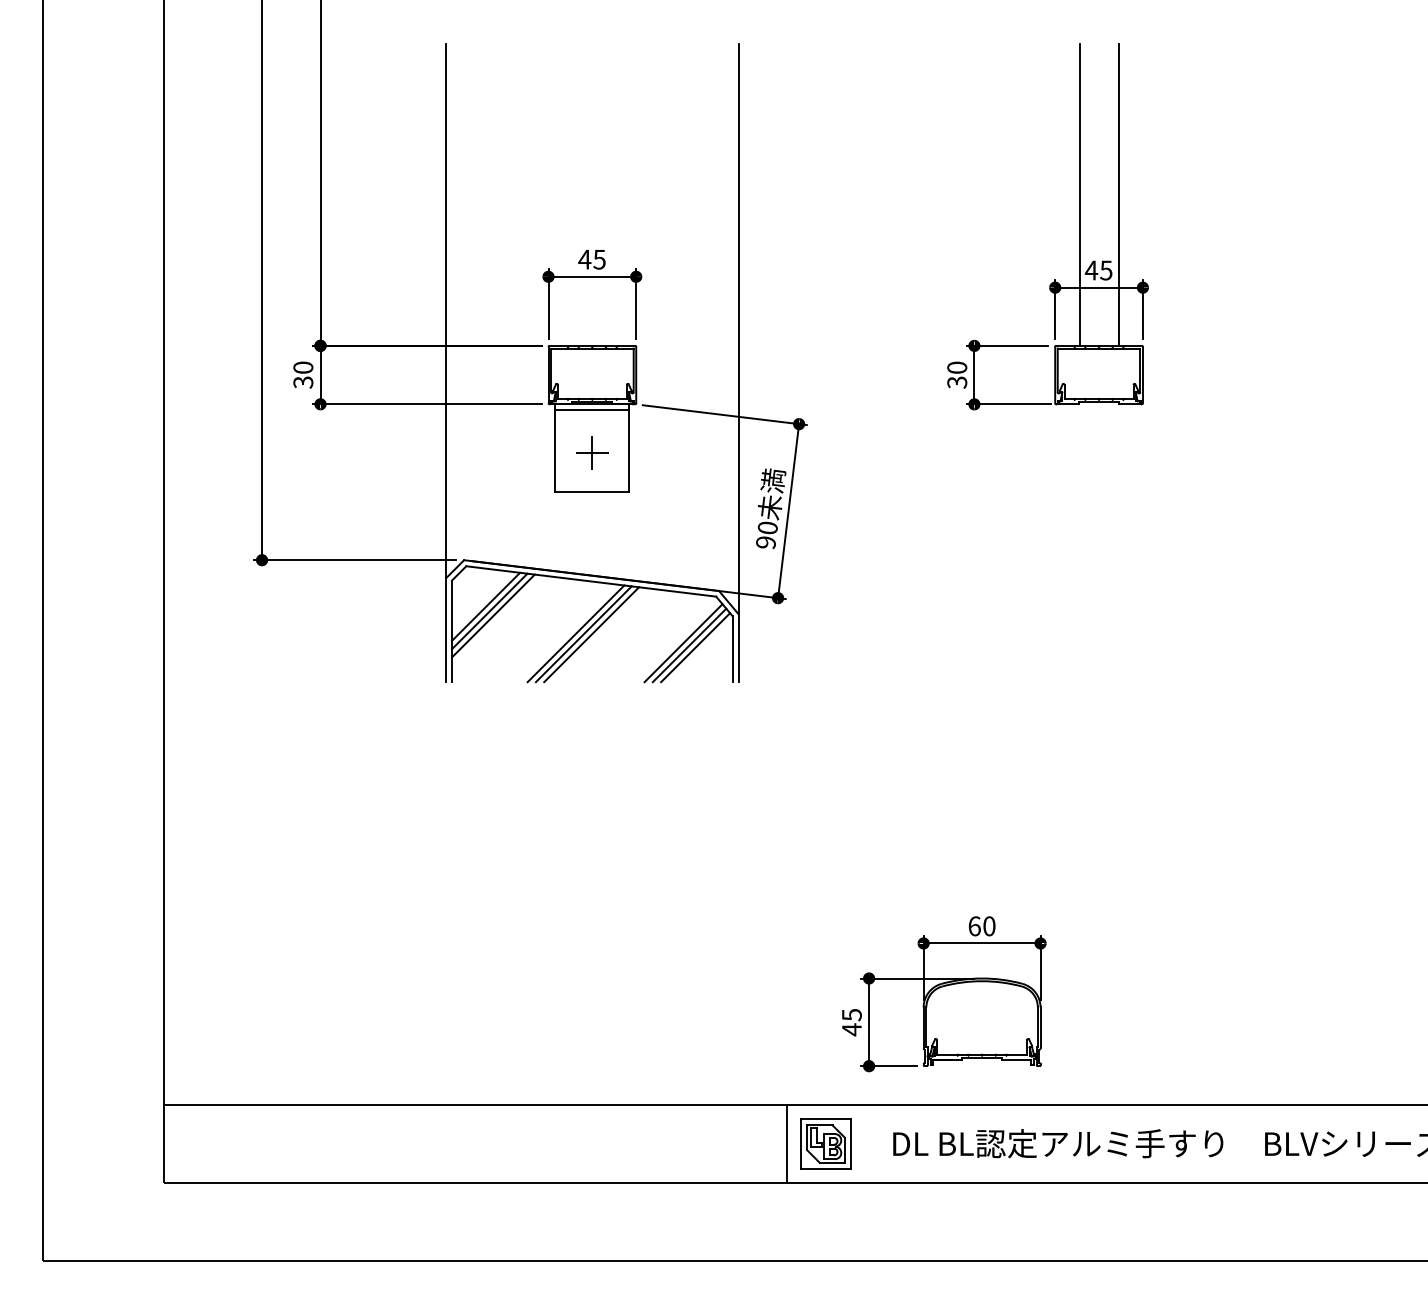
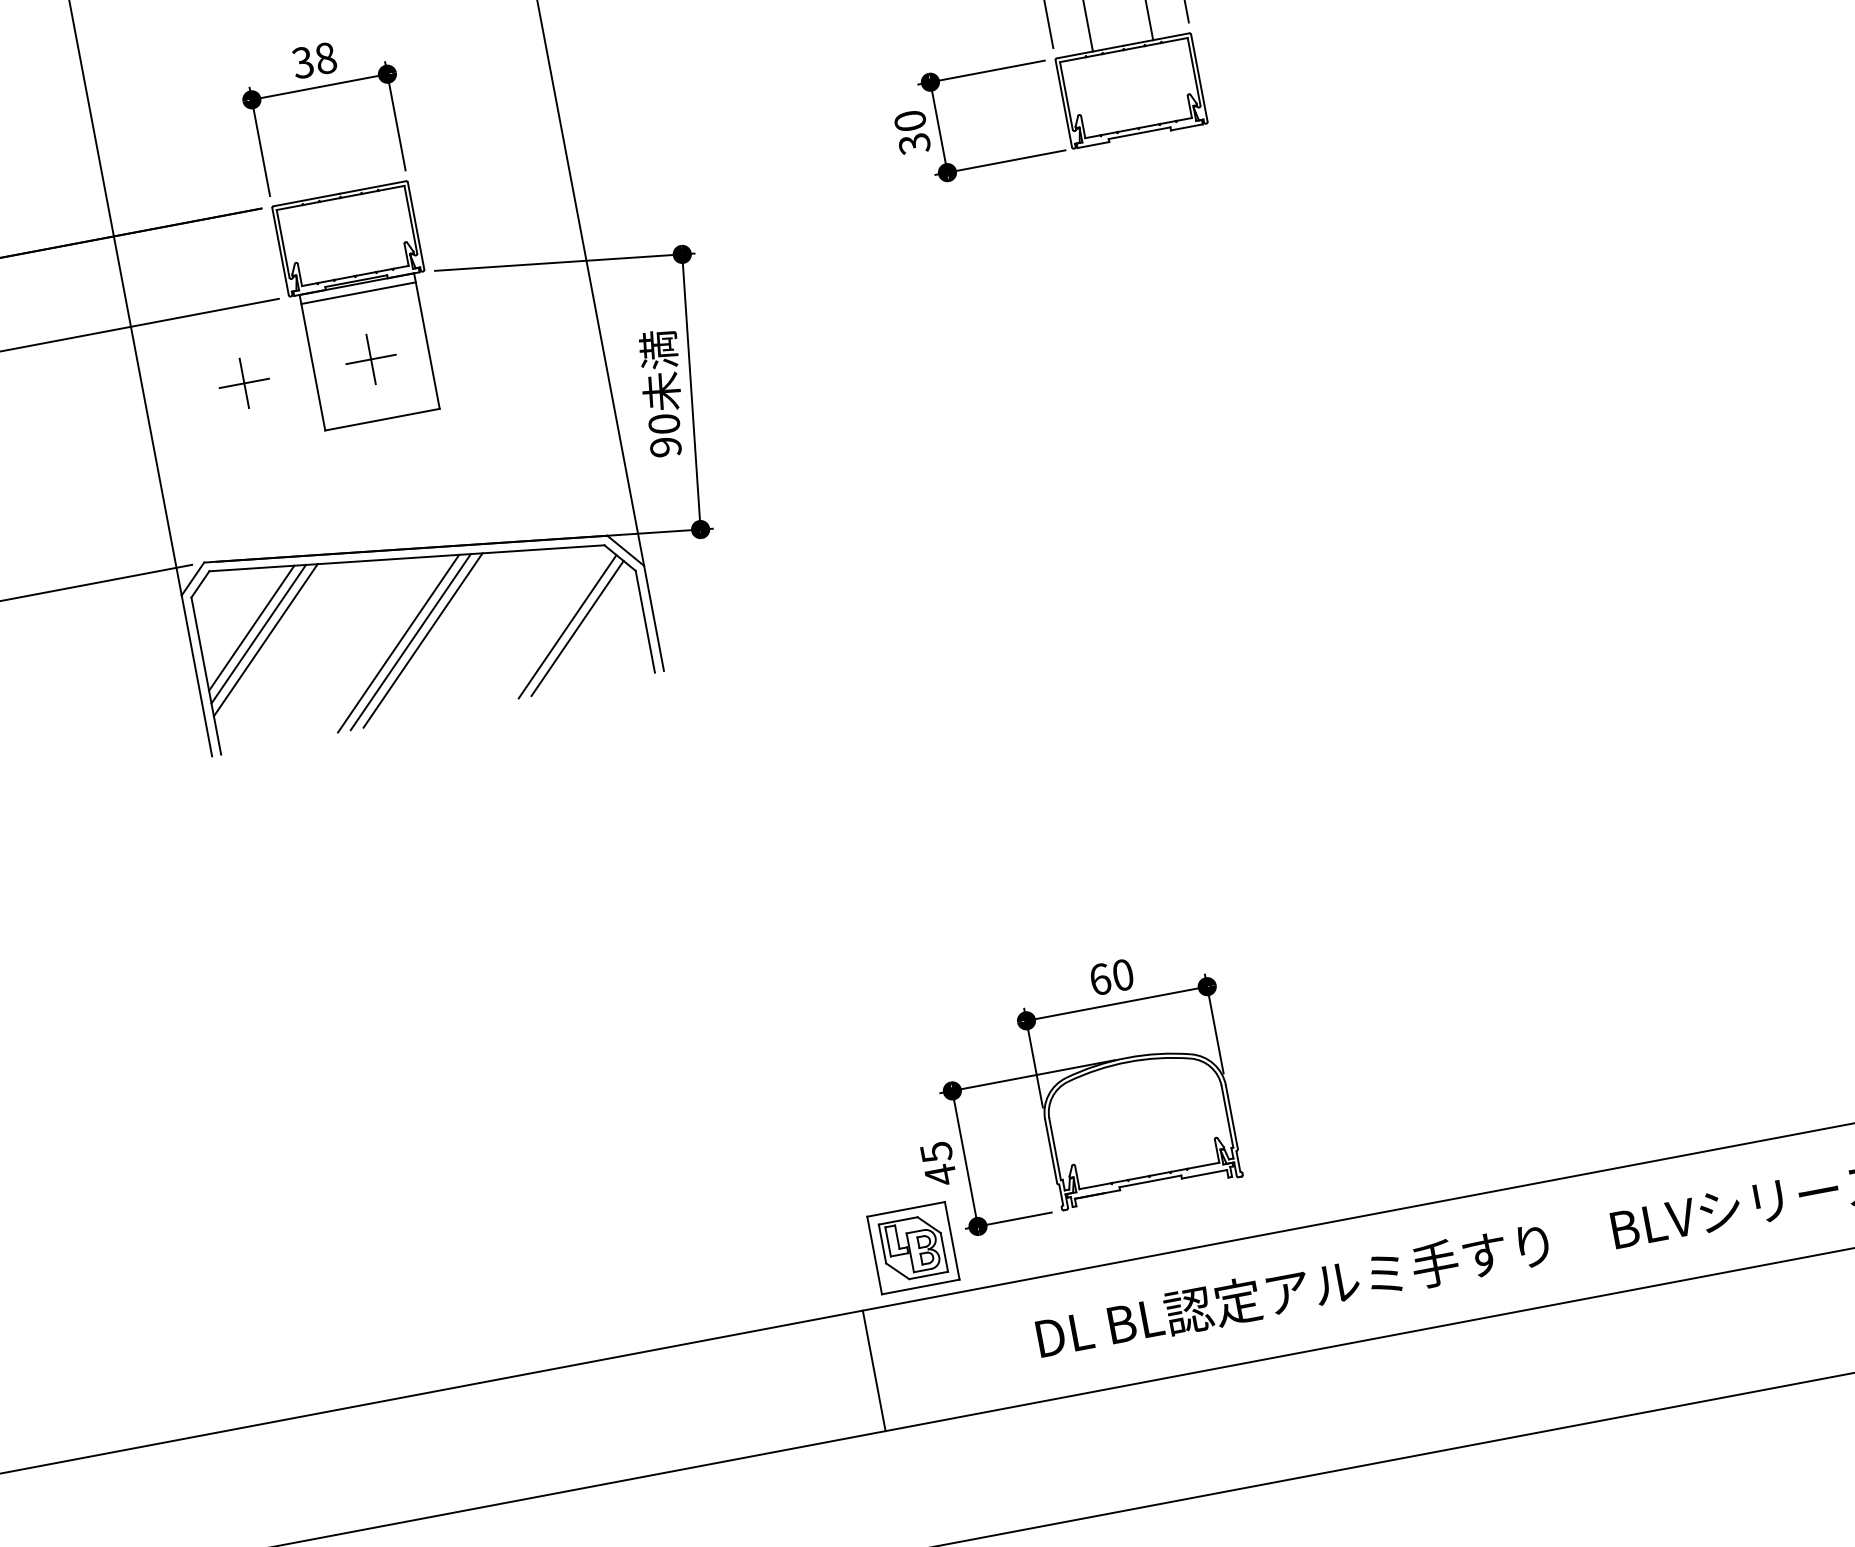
text: (591, 259) -> (313, 60), 45 -> 38
part: (510, 452) -> (244, 382), added
line: (695, 647) -> (587, 629), removed
part: (825, 1143) -> (912, 1247), moved

